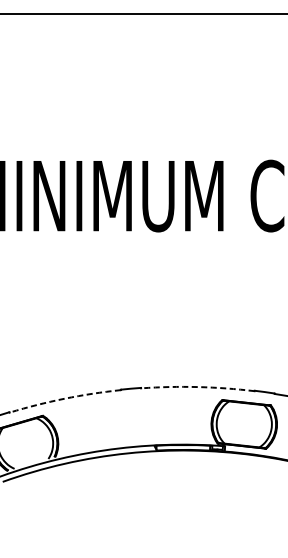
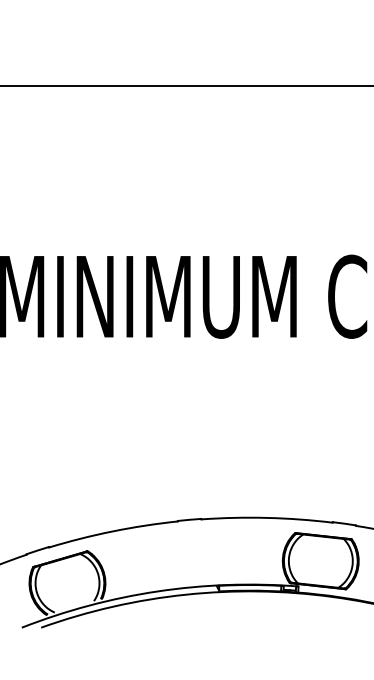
arc: (198, 386) -> (267, 517), dashed -> solid
arc: (64, 398) -> (112, 531), dashed -> solid

